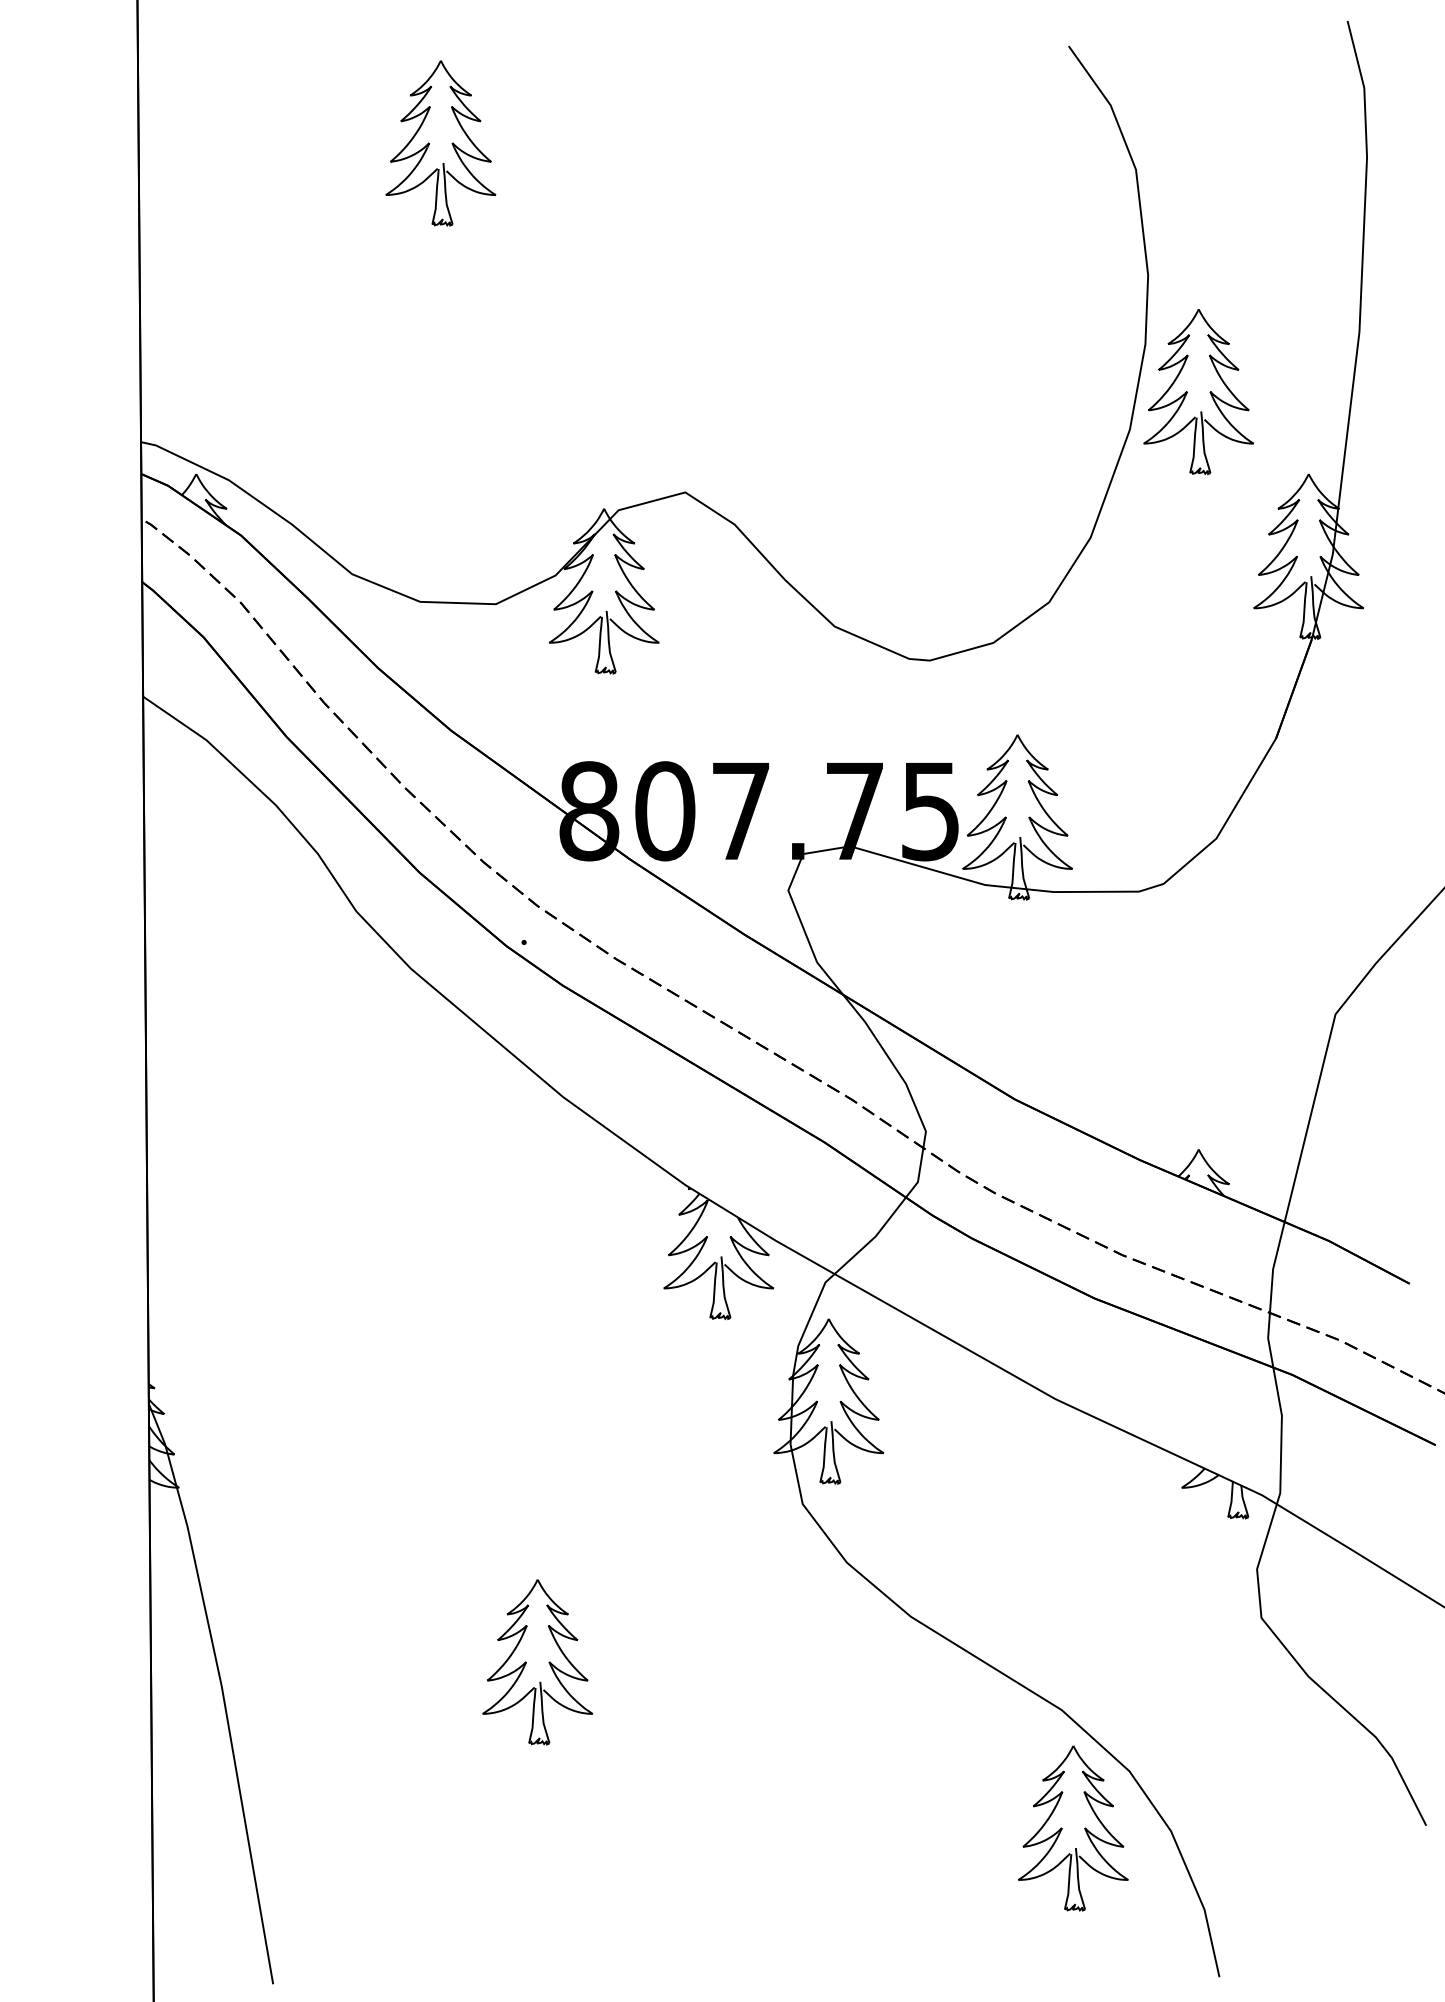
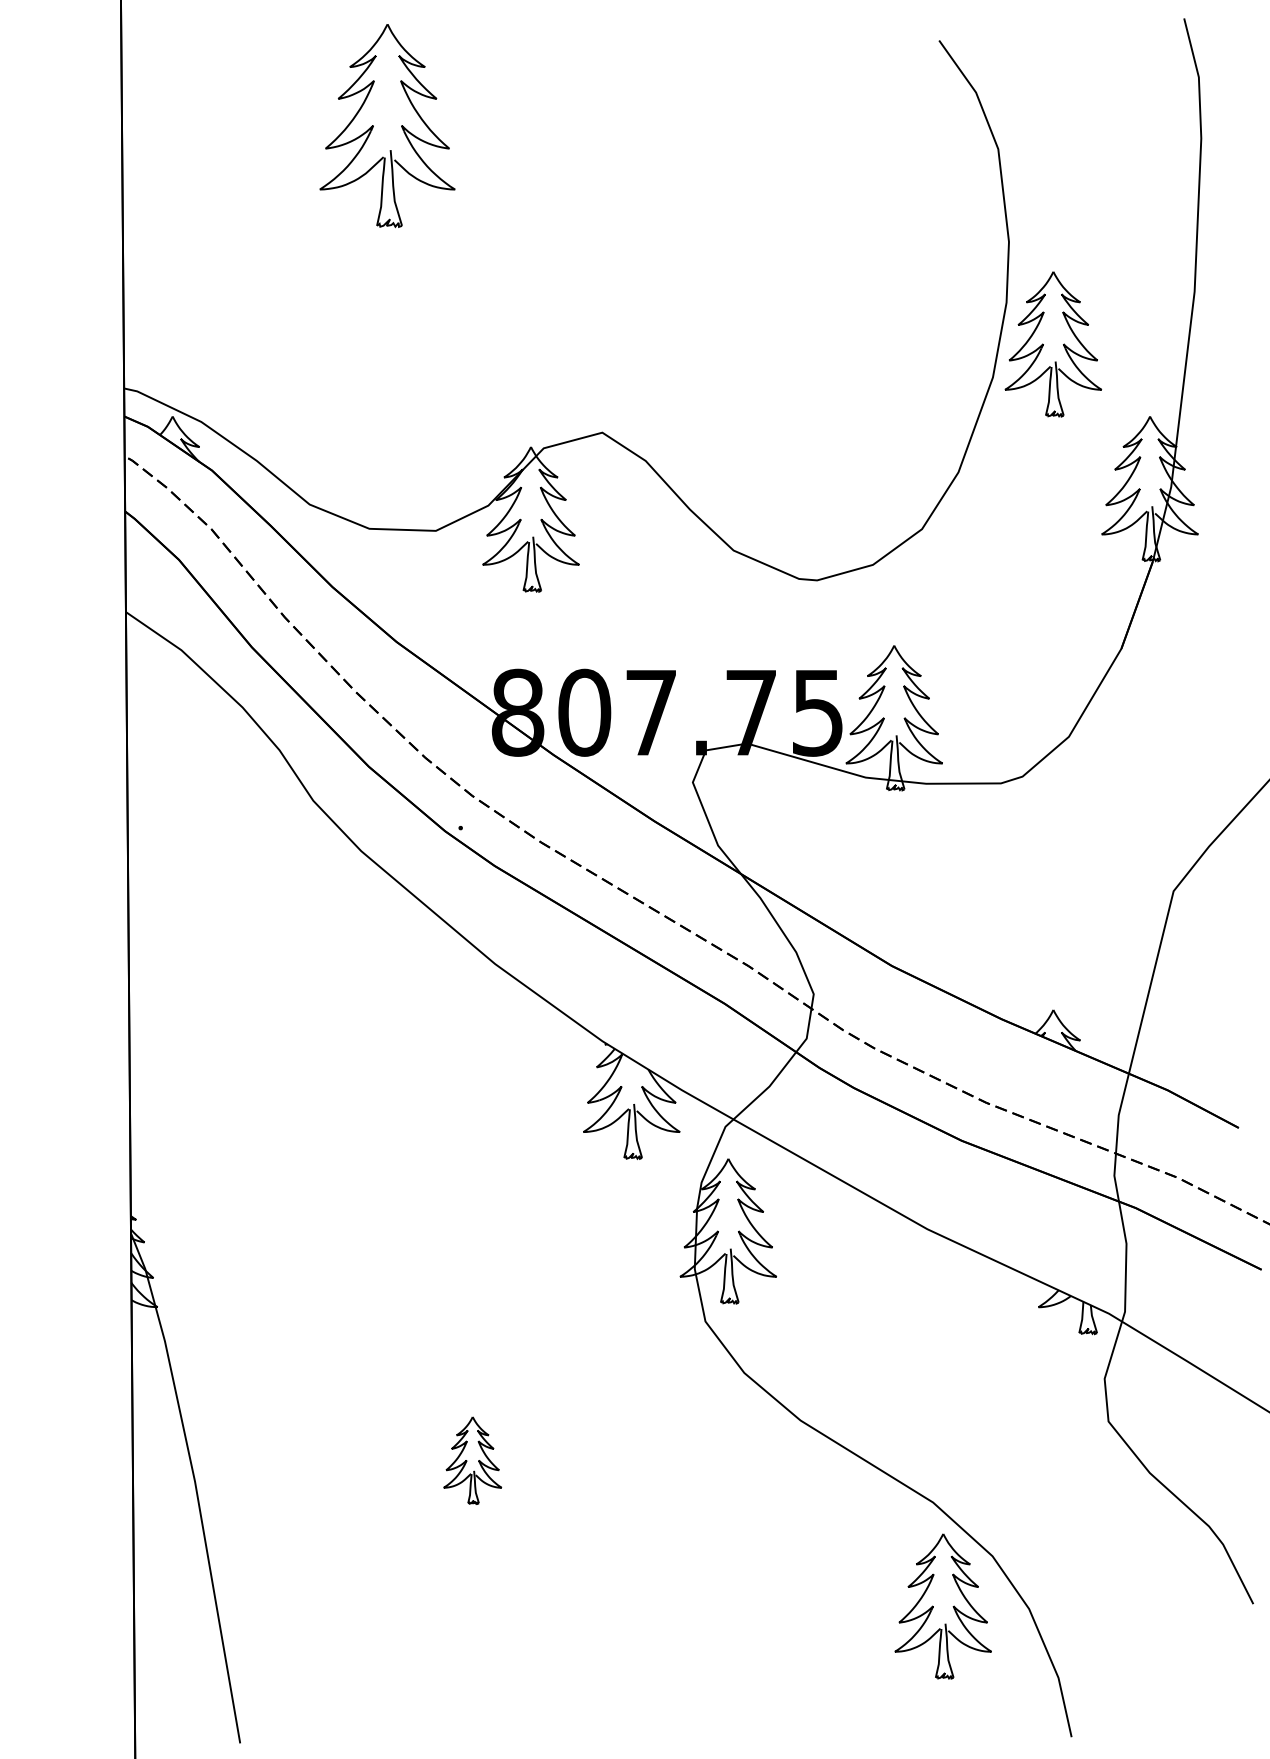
part: (440, 143) -> (387, 126), size x1.4
part: (537, 1662) -> (472, 1460), size x0.6

